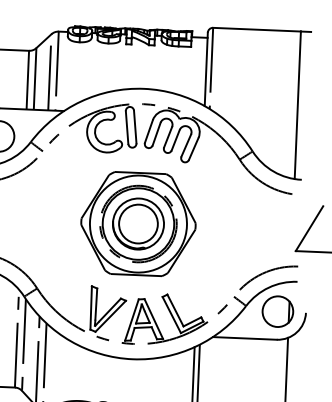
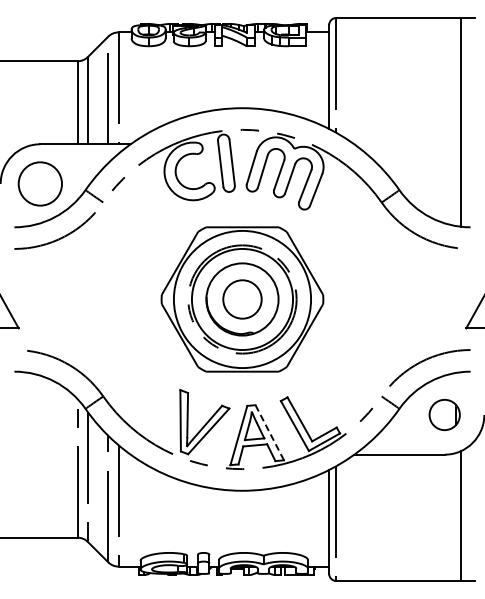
circle: (138, 224) -> (242, 299), size x0.7
part: (277, 311) -> (444, 414), size x0.7
line: (154, 319) -> (270, 433), solid -> dashed

